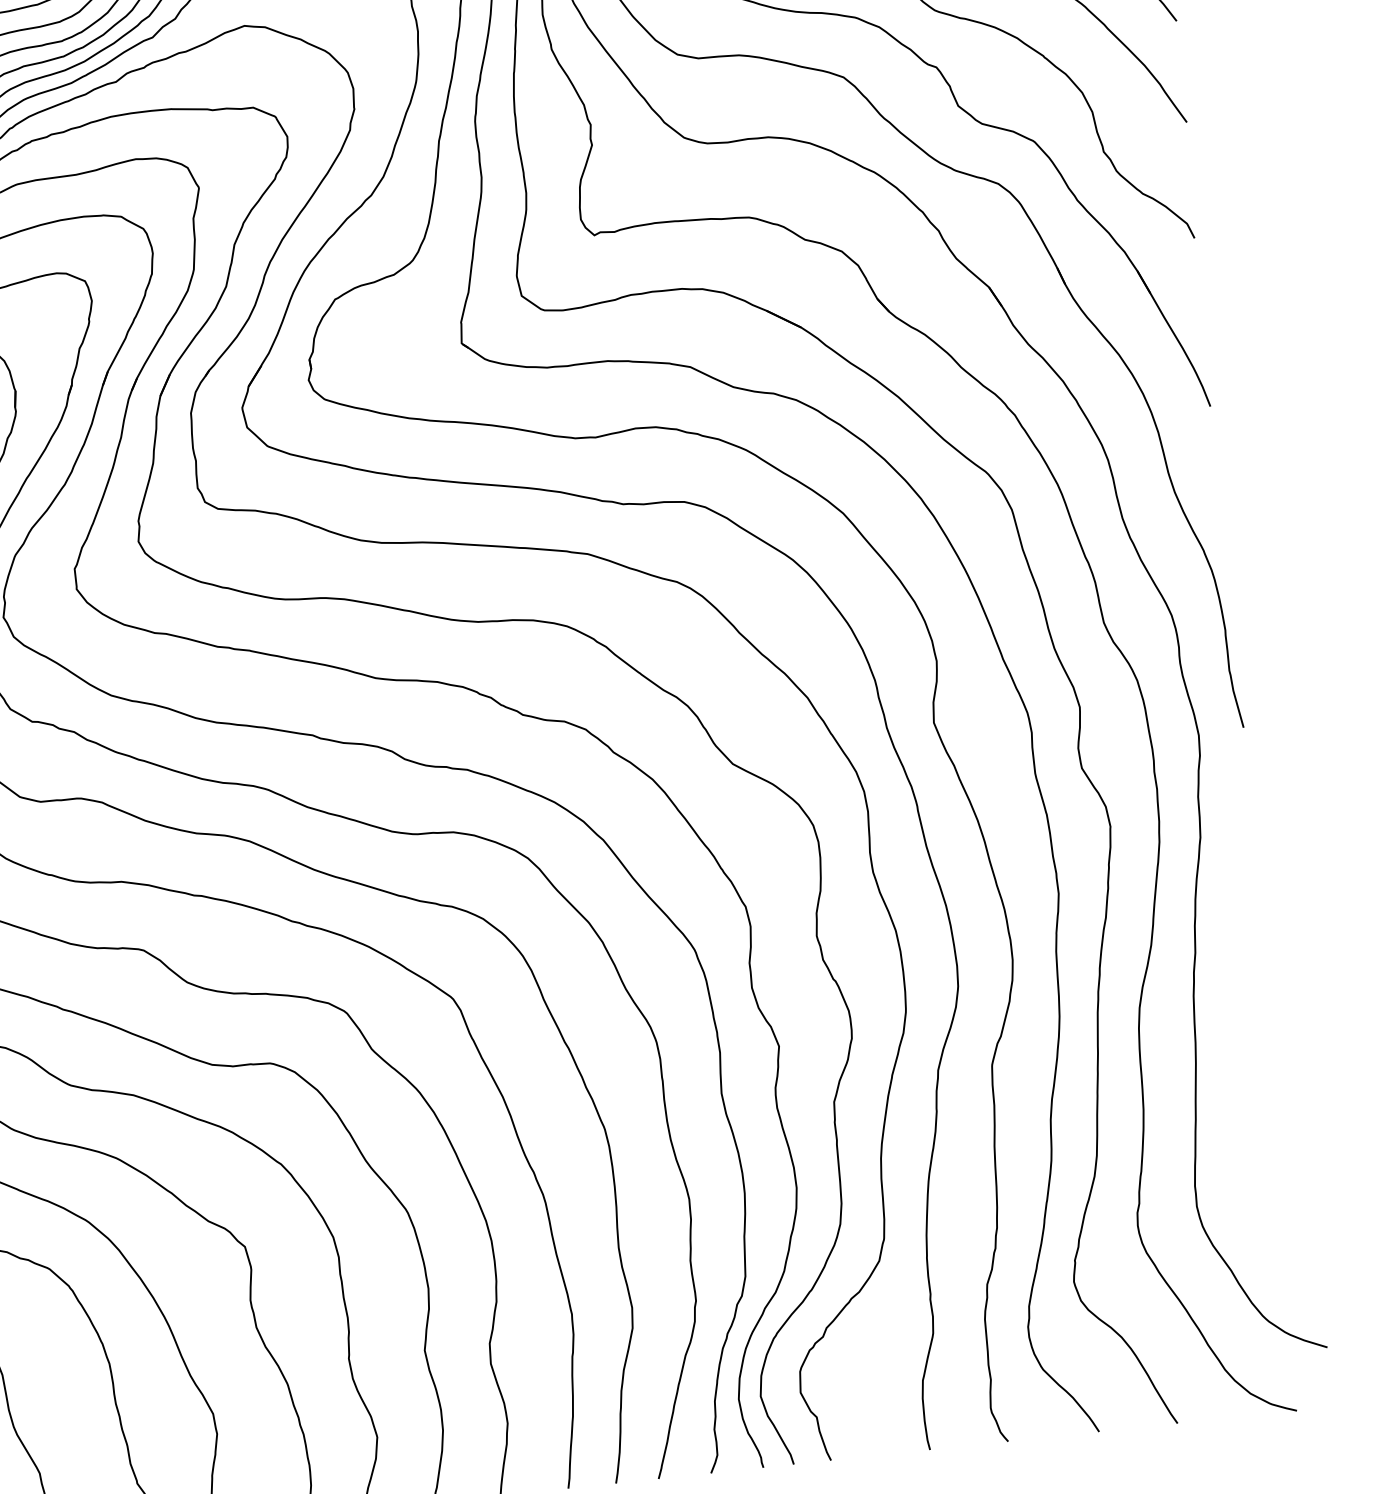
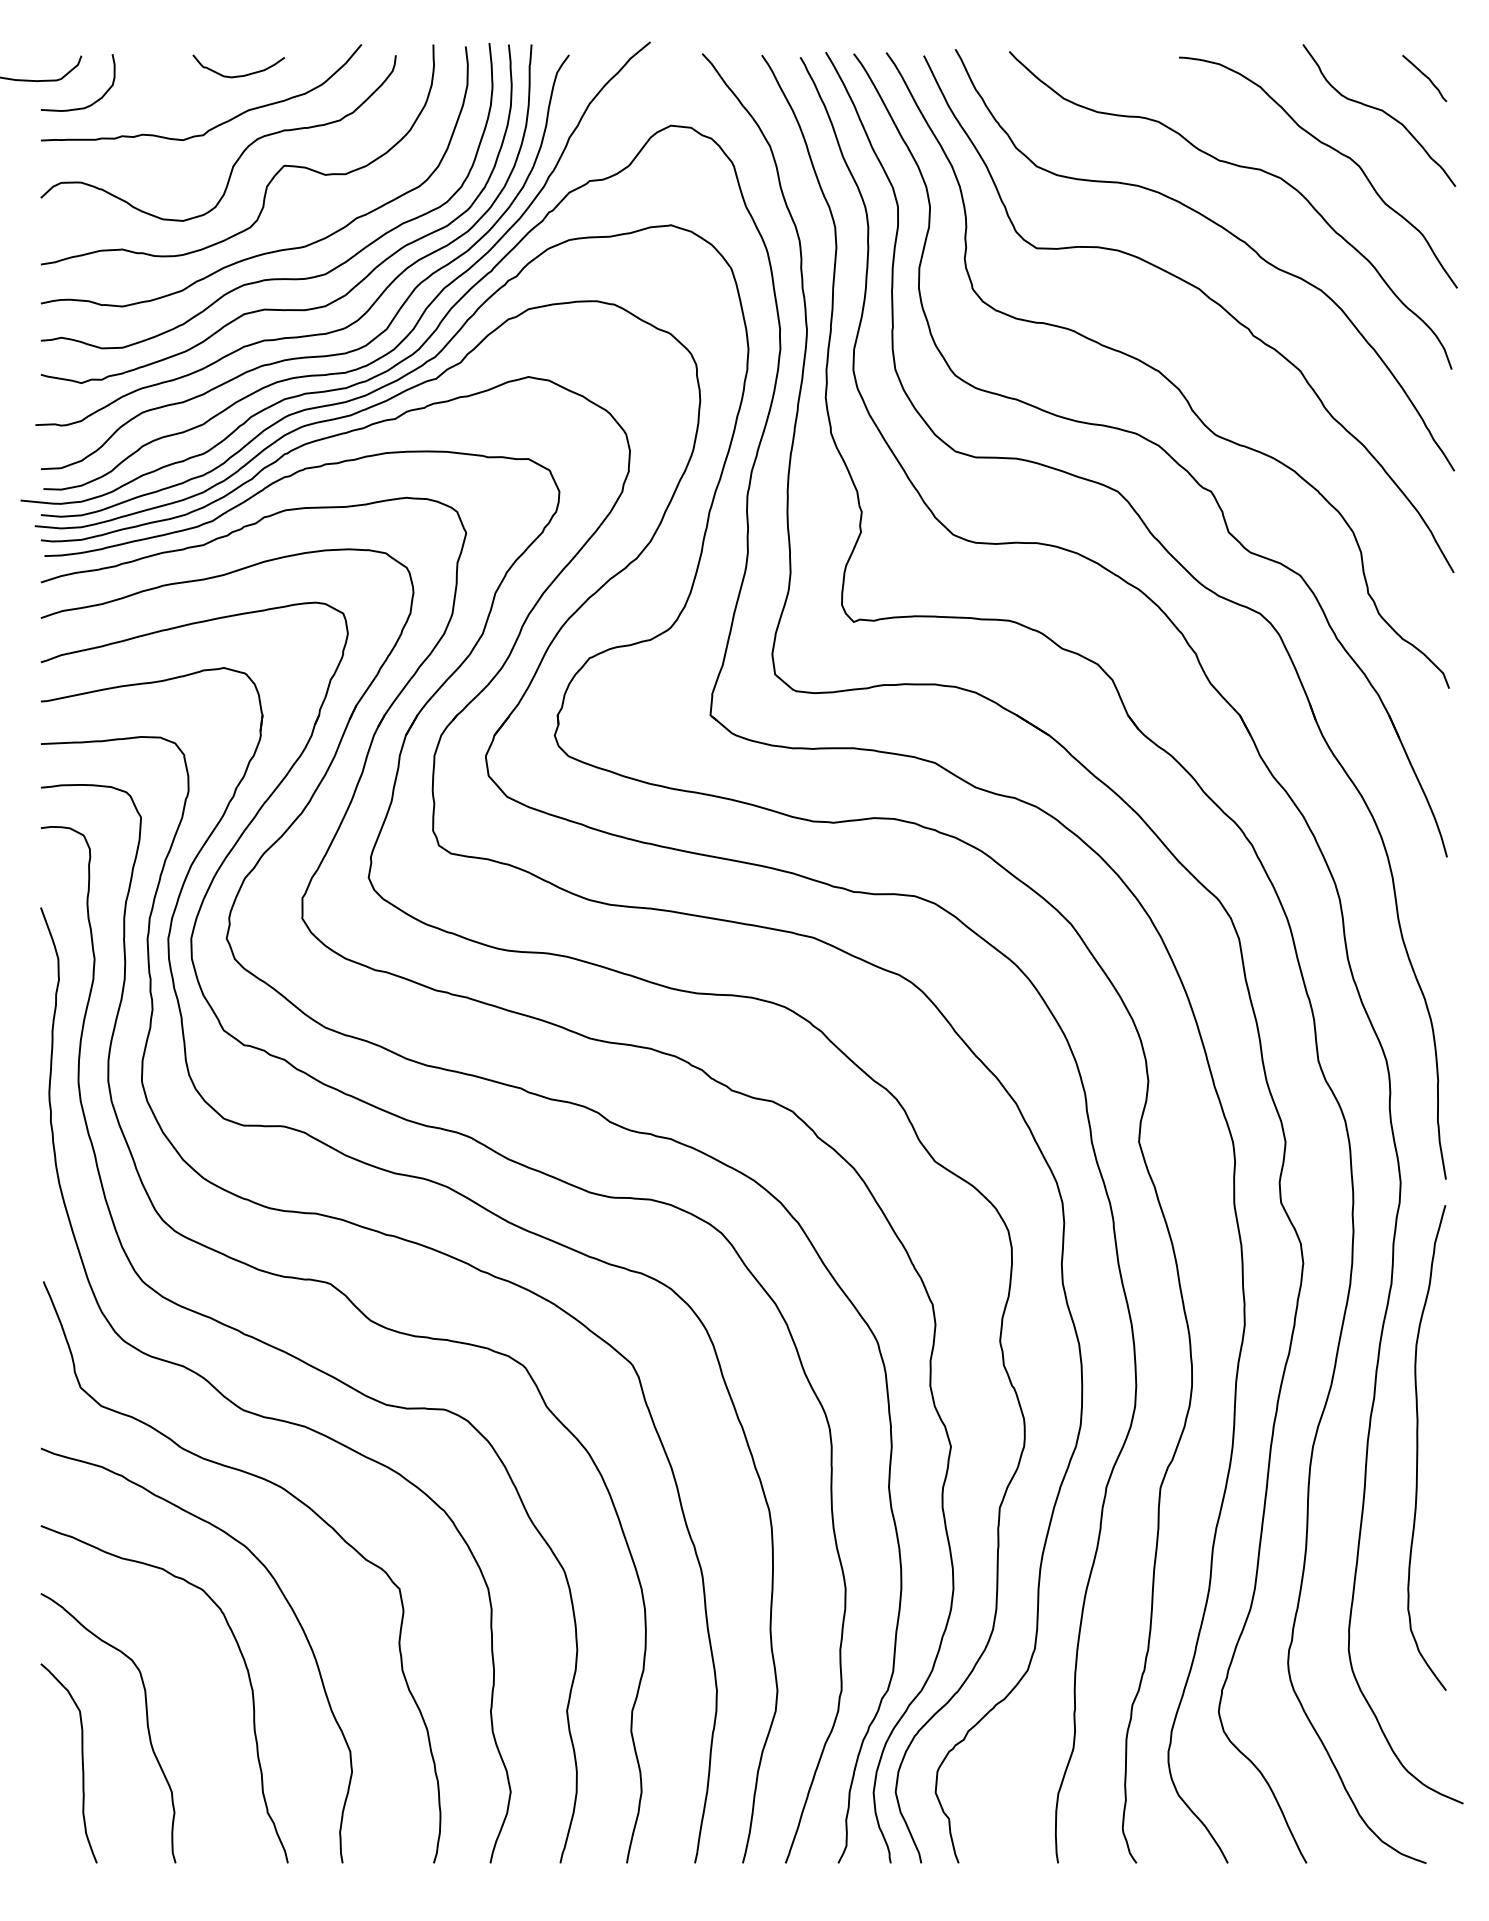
curve: (1244, 997) -> (1418, 1447), added

